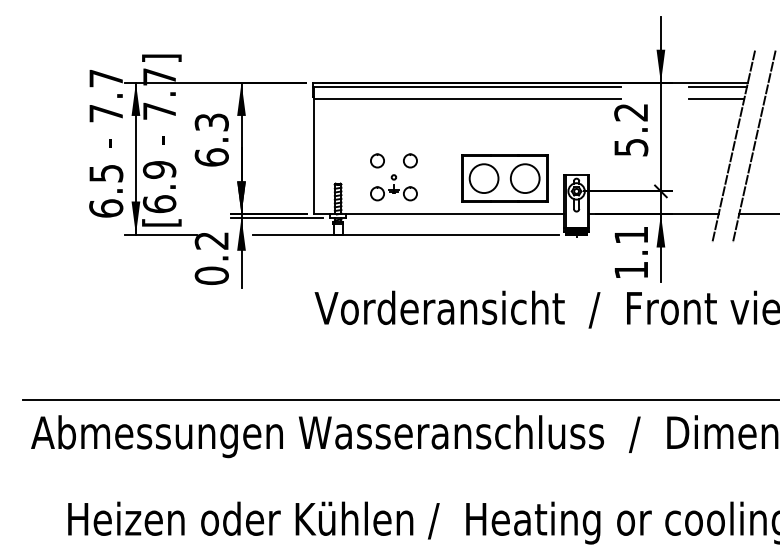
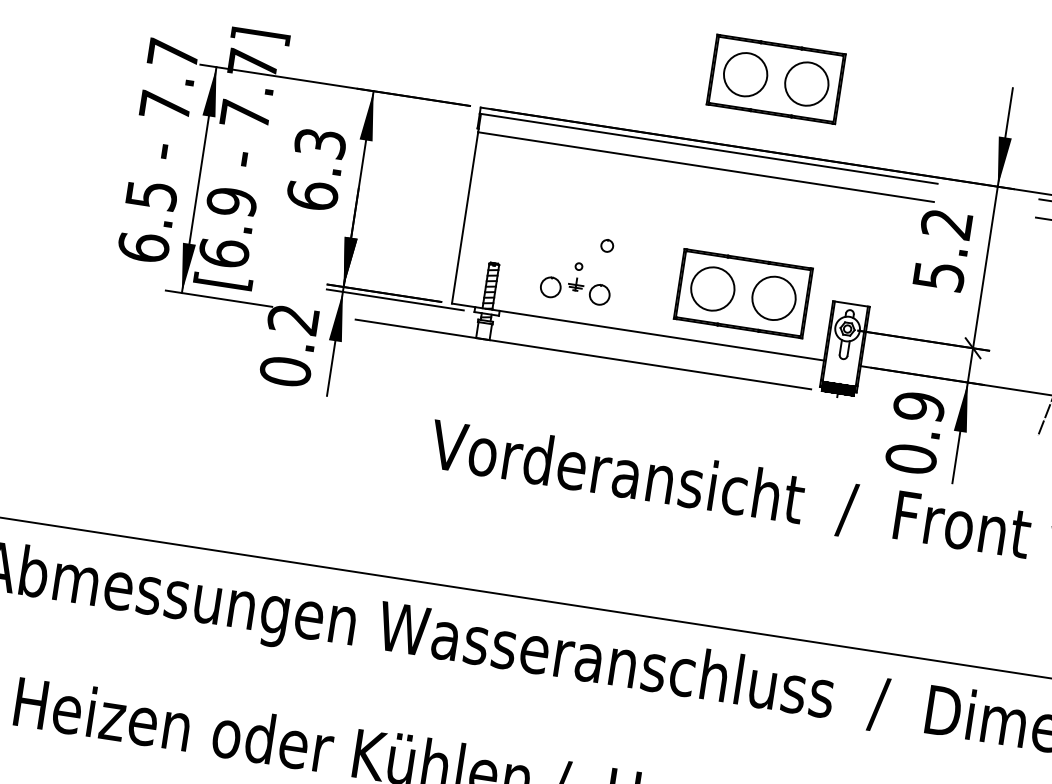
part: (504, 34) -> (776, 79), added
part: (377, 160) -> (558, 237), removed
part: (410, 160) -> (607, 245), size x0.6
text: (631, 252) -> (915, 432), 1.1 -> 0.9

